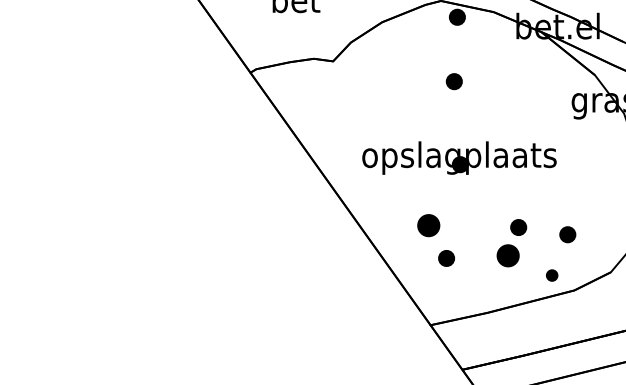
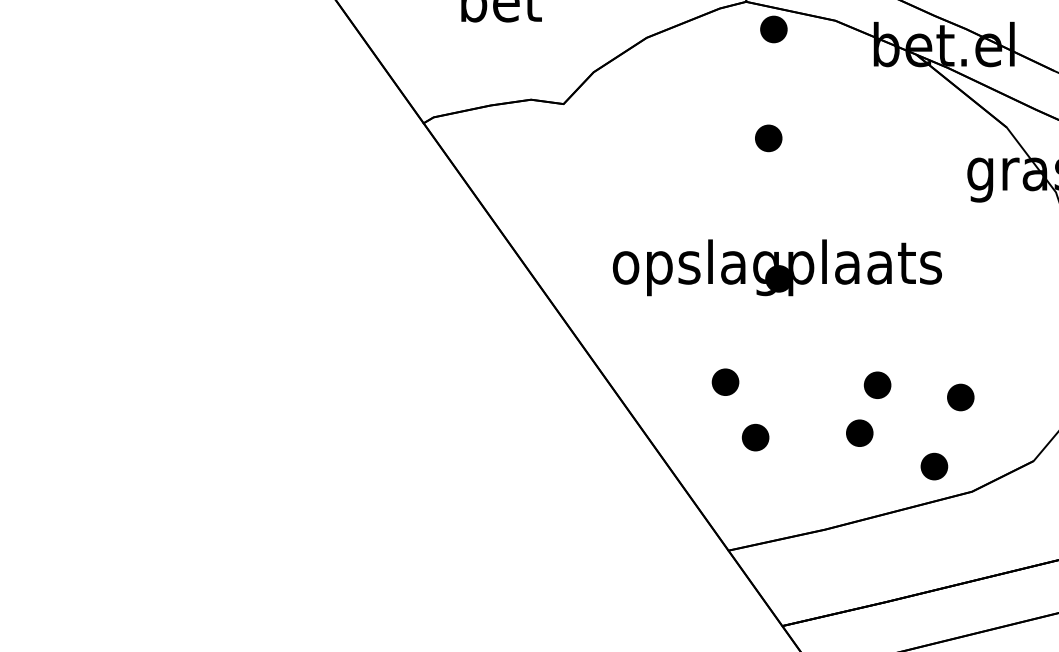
part: (428, 225) -> (724, 381), size x0.71
part: (507, 255) -> (858, 432), size x0.71
part: (551, 275) -> (933, 466), size x1.43

